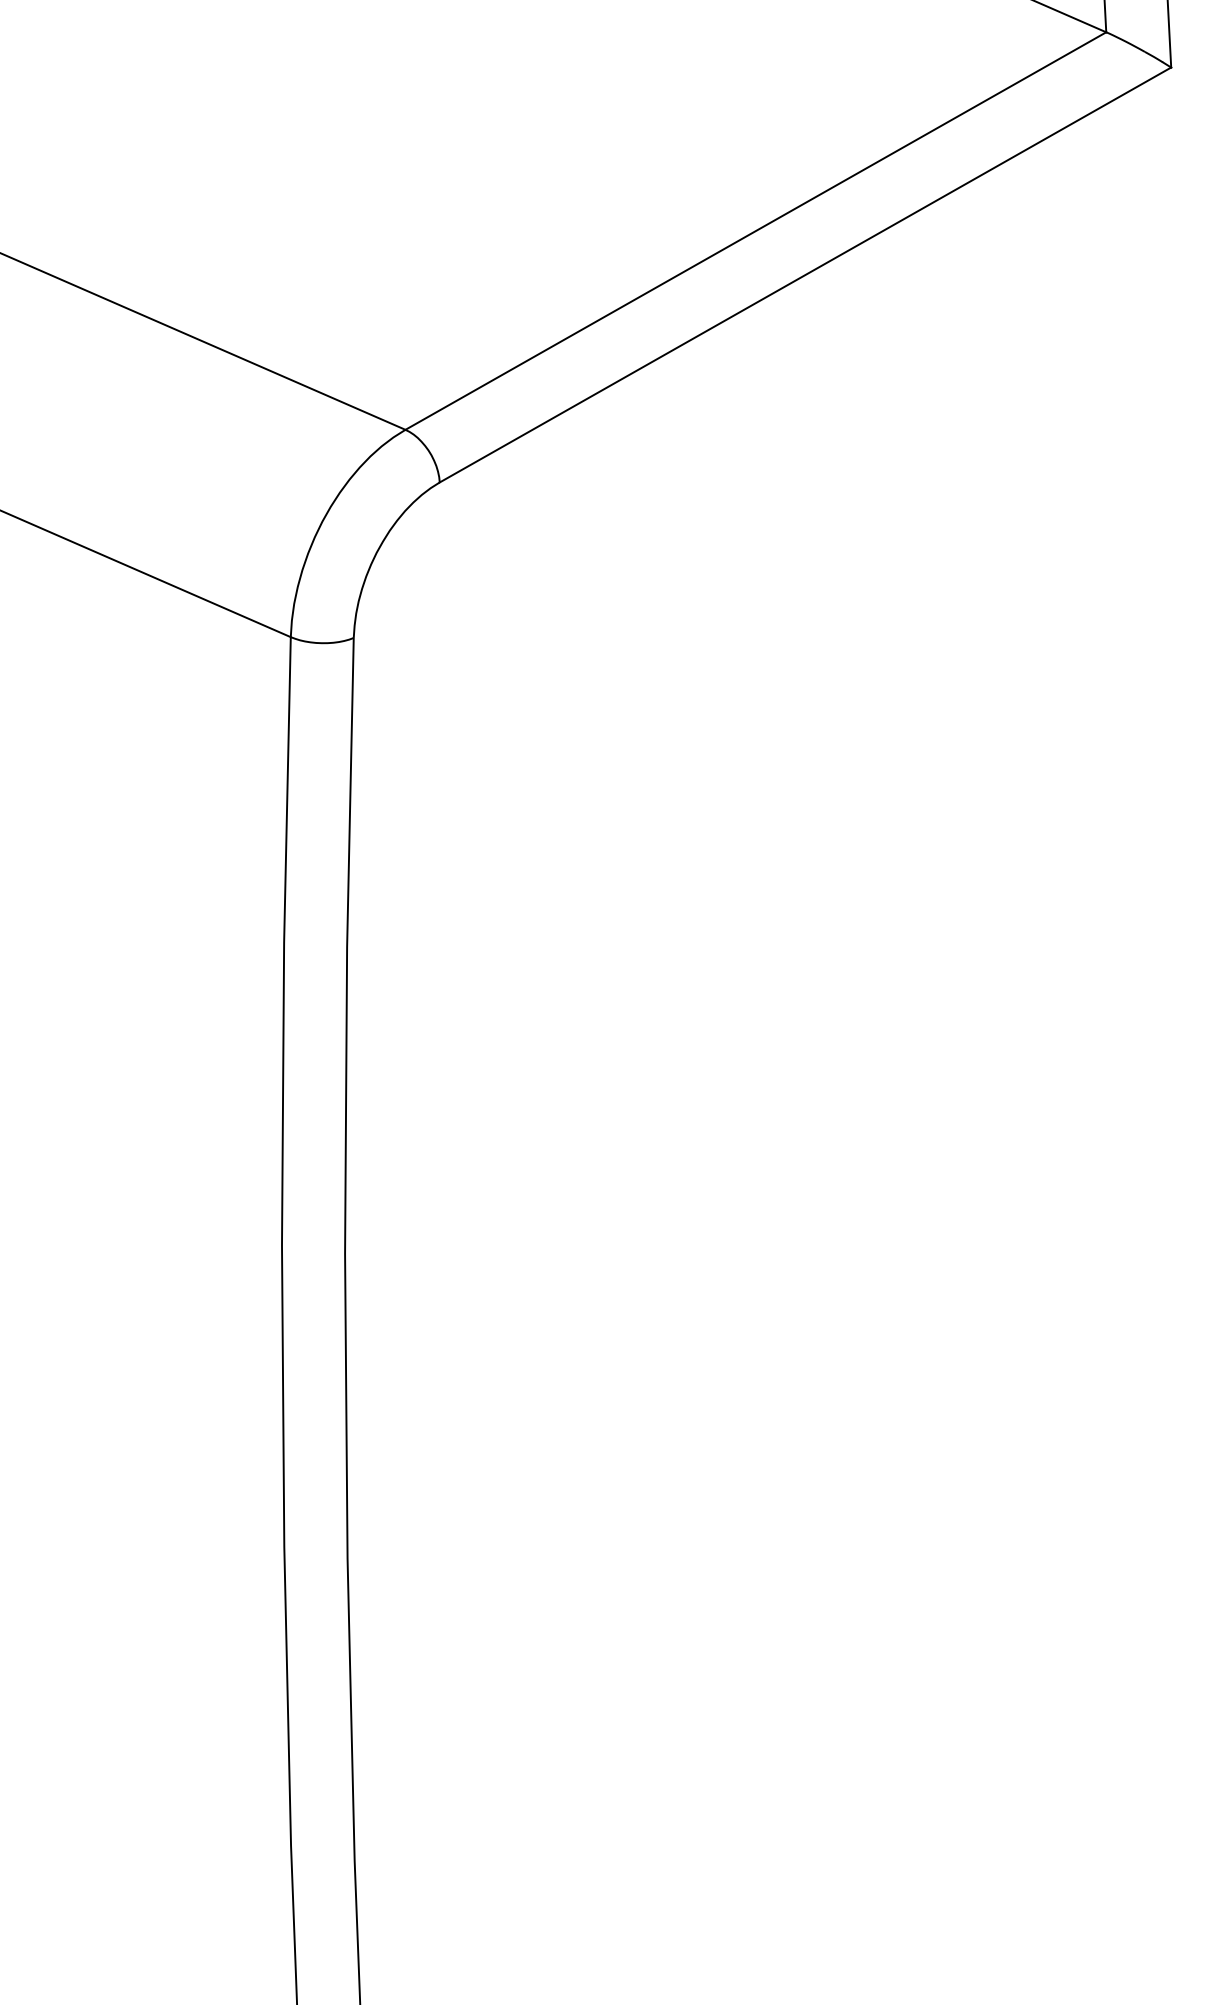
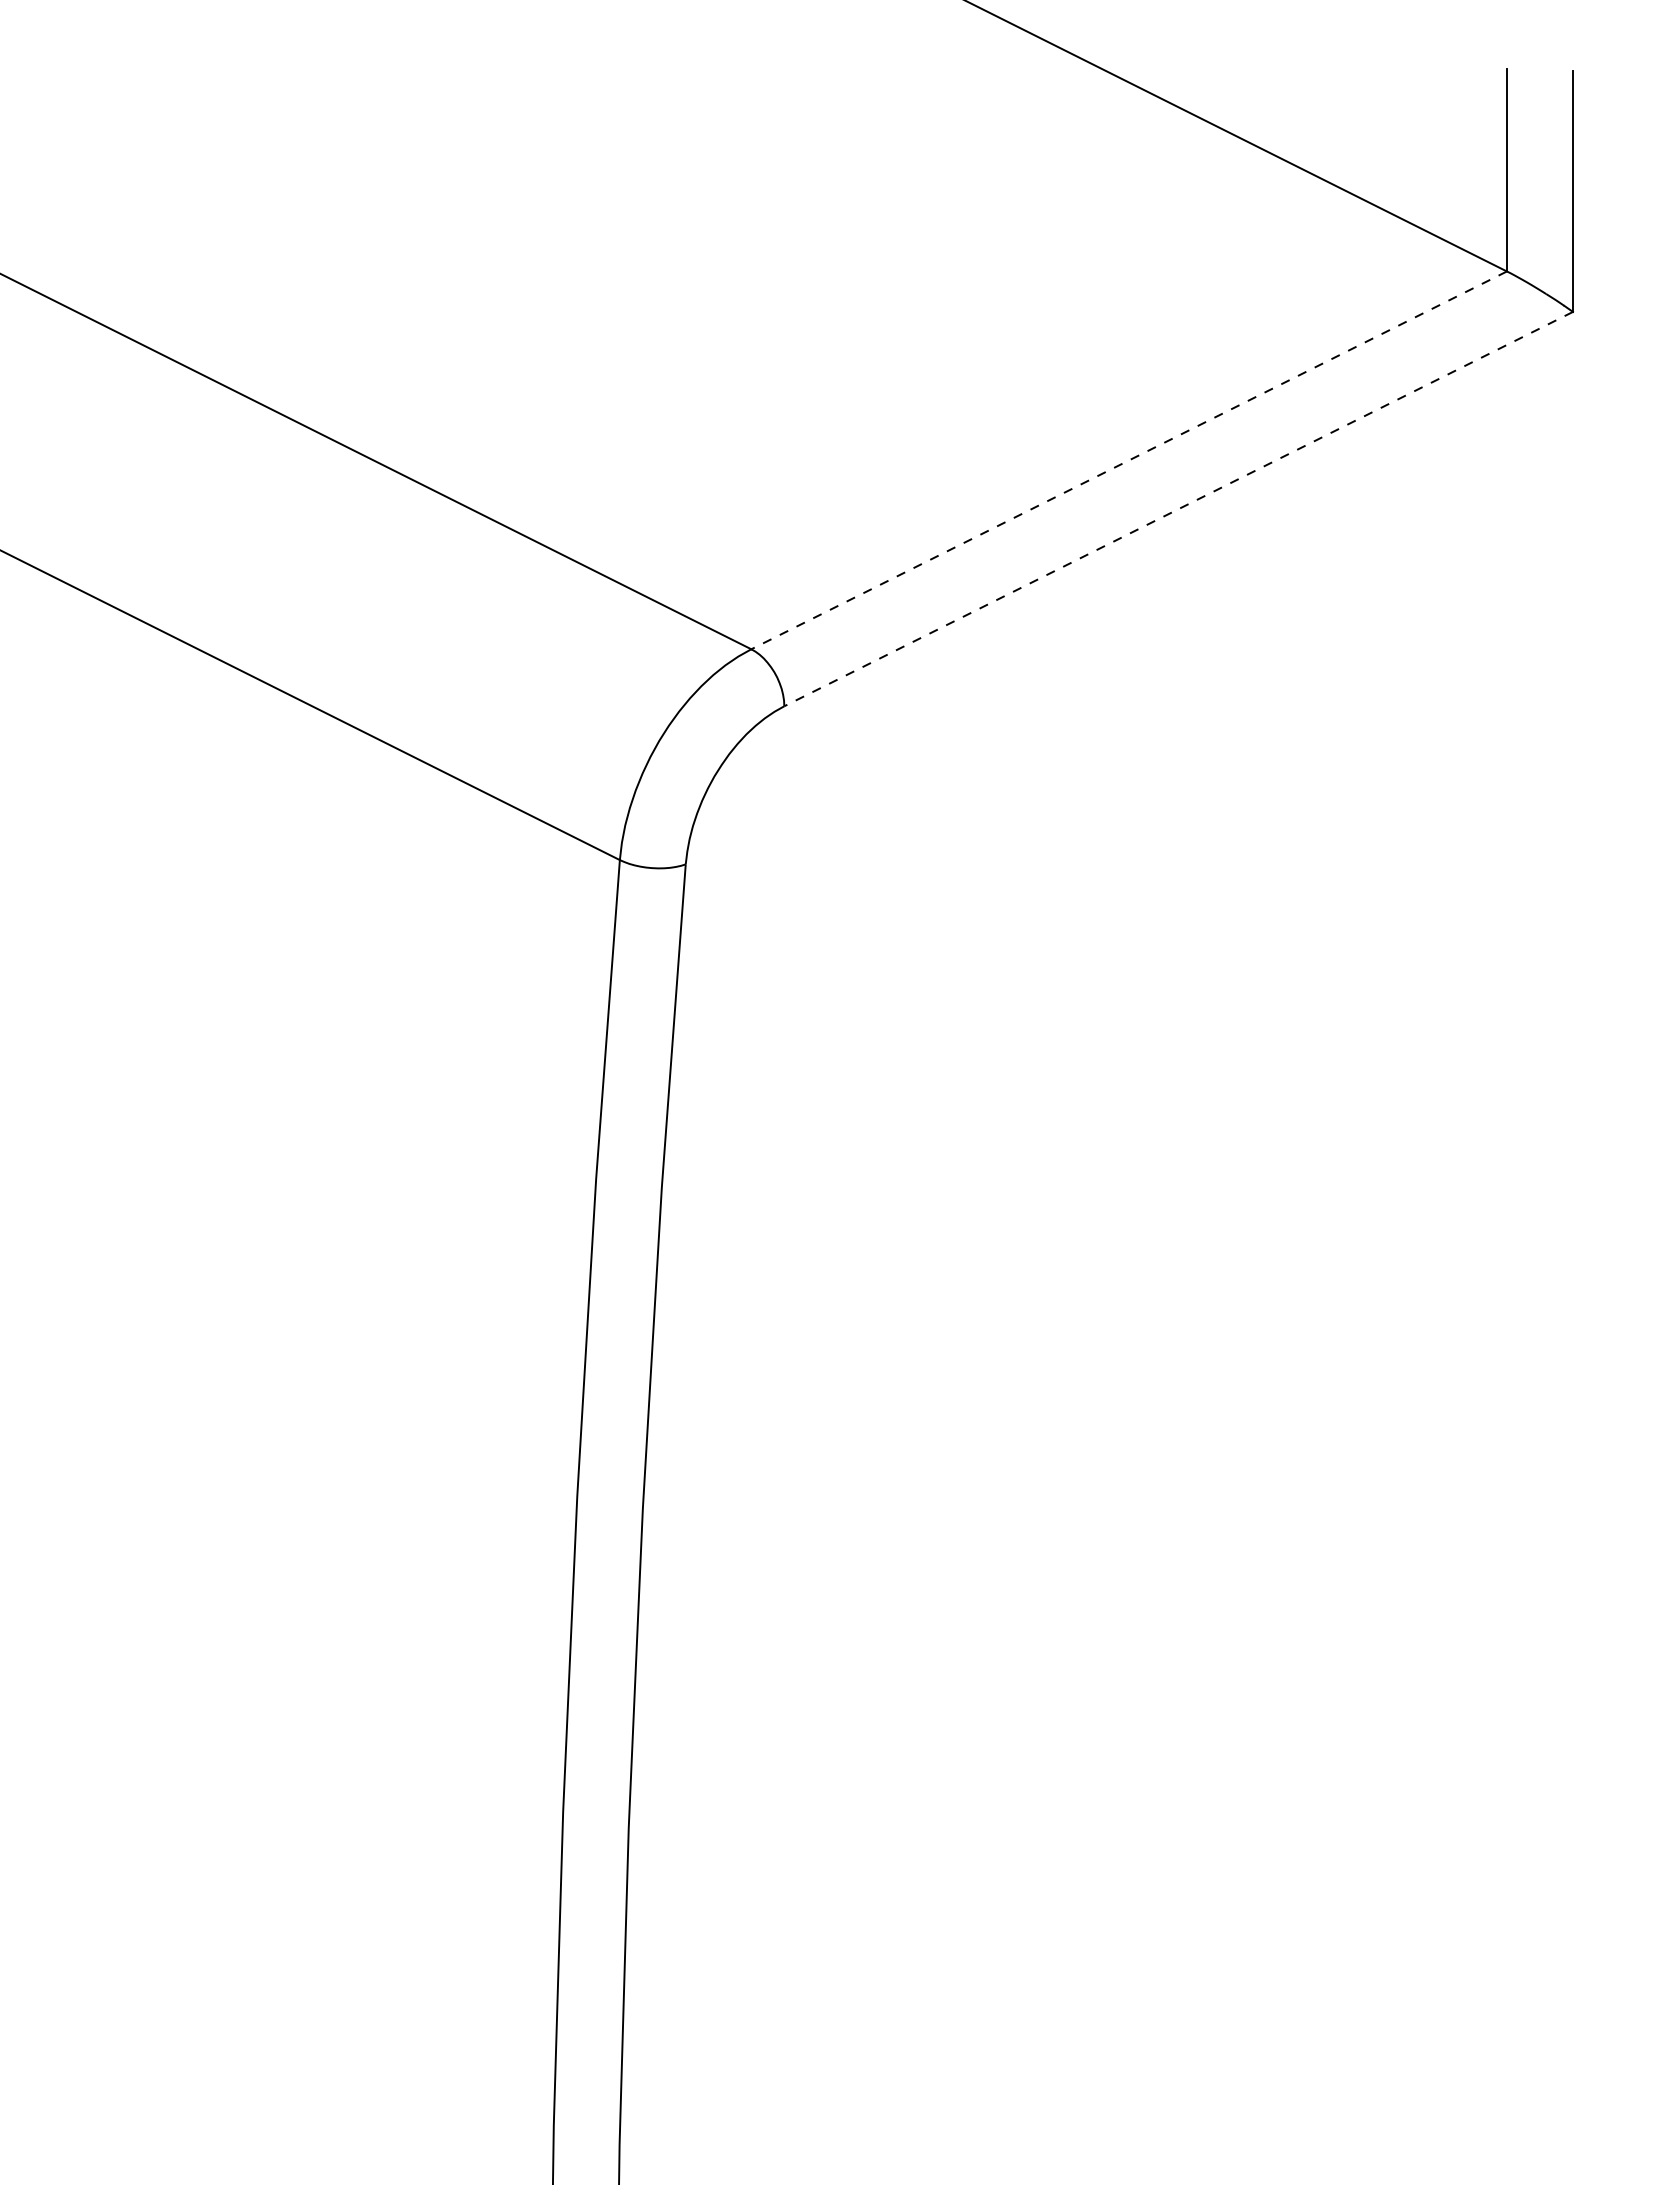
line: (755, 231) -> (1128, 460), solid -> dashed
line: (805, 275) -> (1178, 509), solid -> dashed

